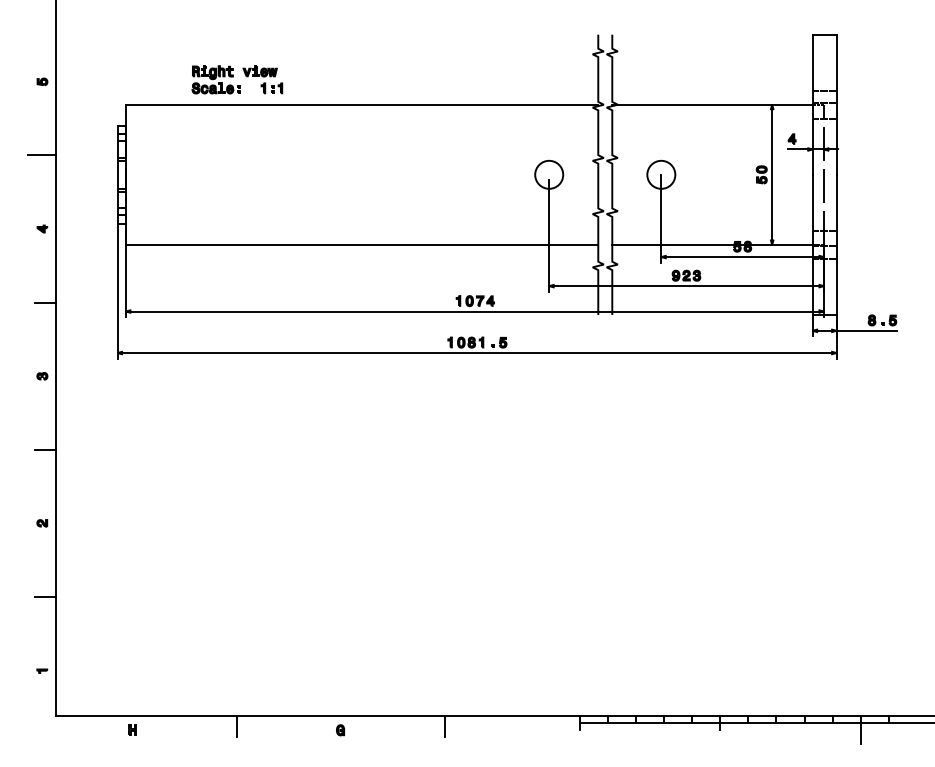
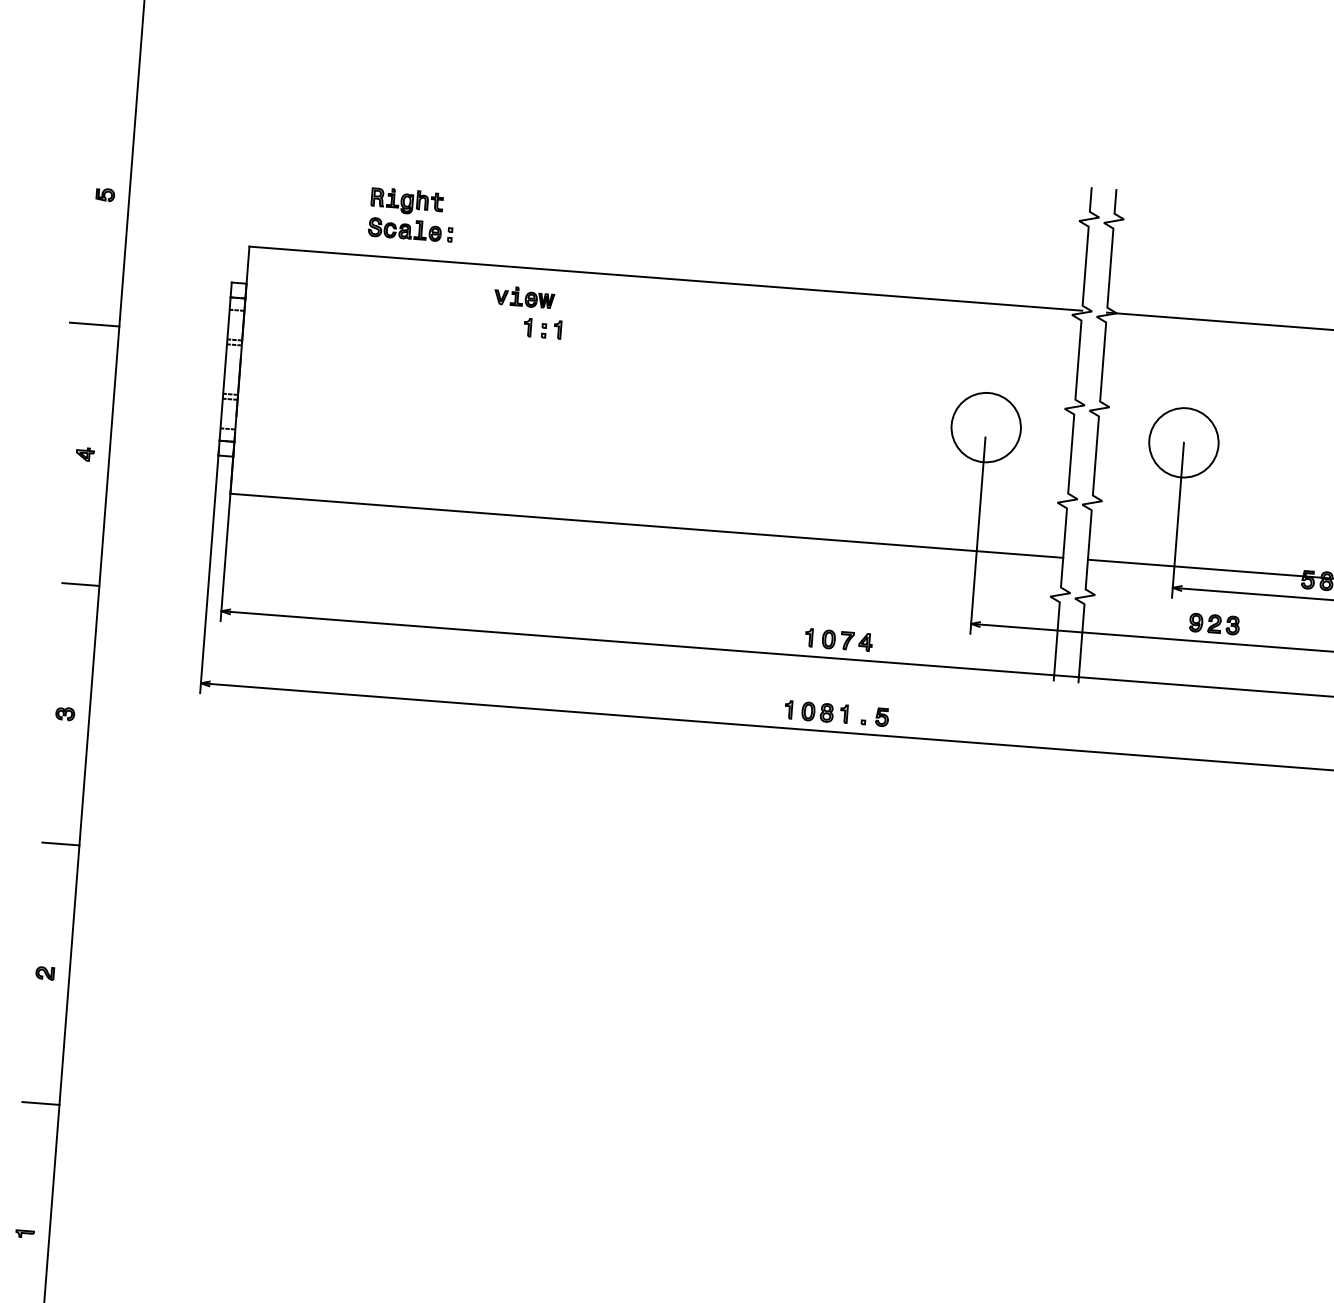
part: (262, 79) -> (527, 311), moved
circle: (549, 174) -> (986, 427), size x1.4
circle: (661, 174) -> (1184, 442), size x1.4

